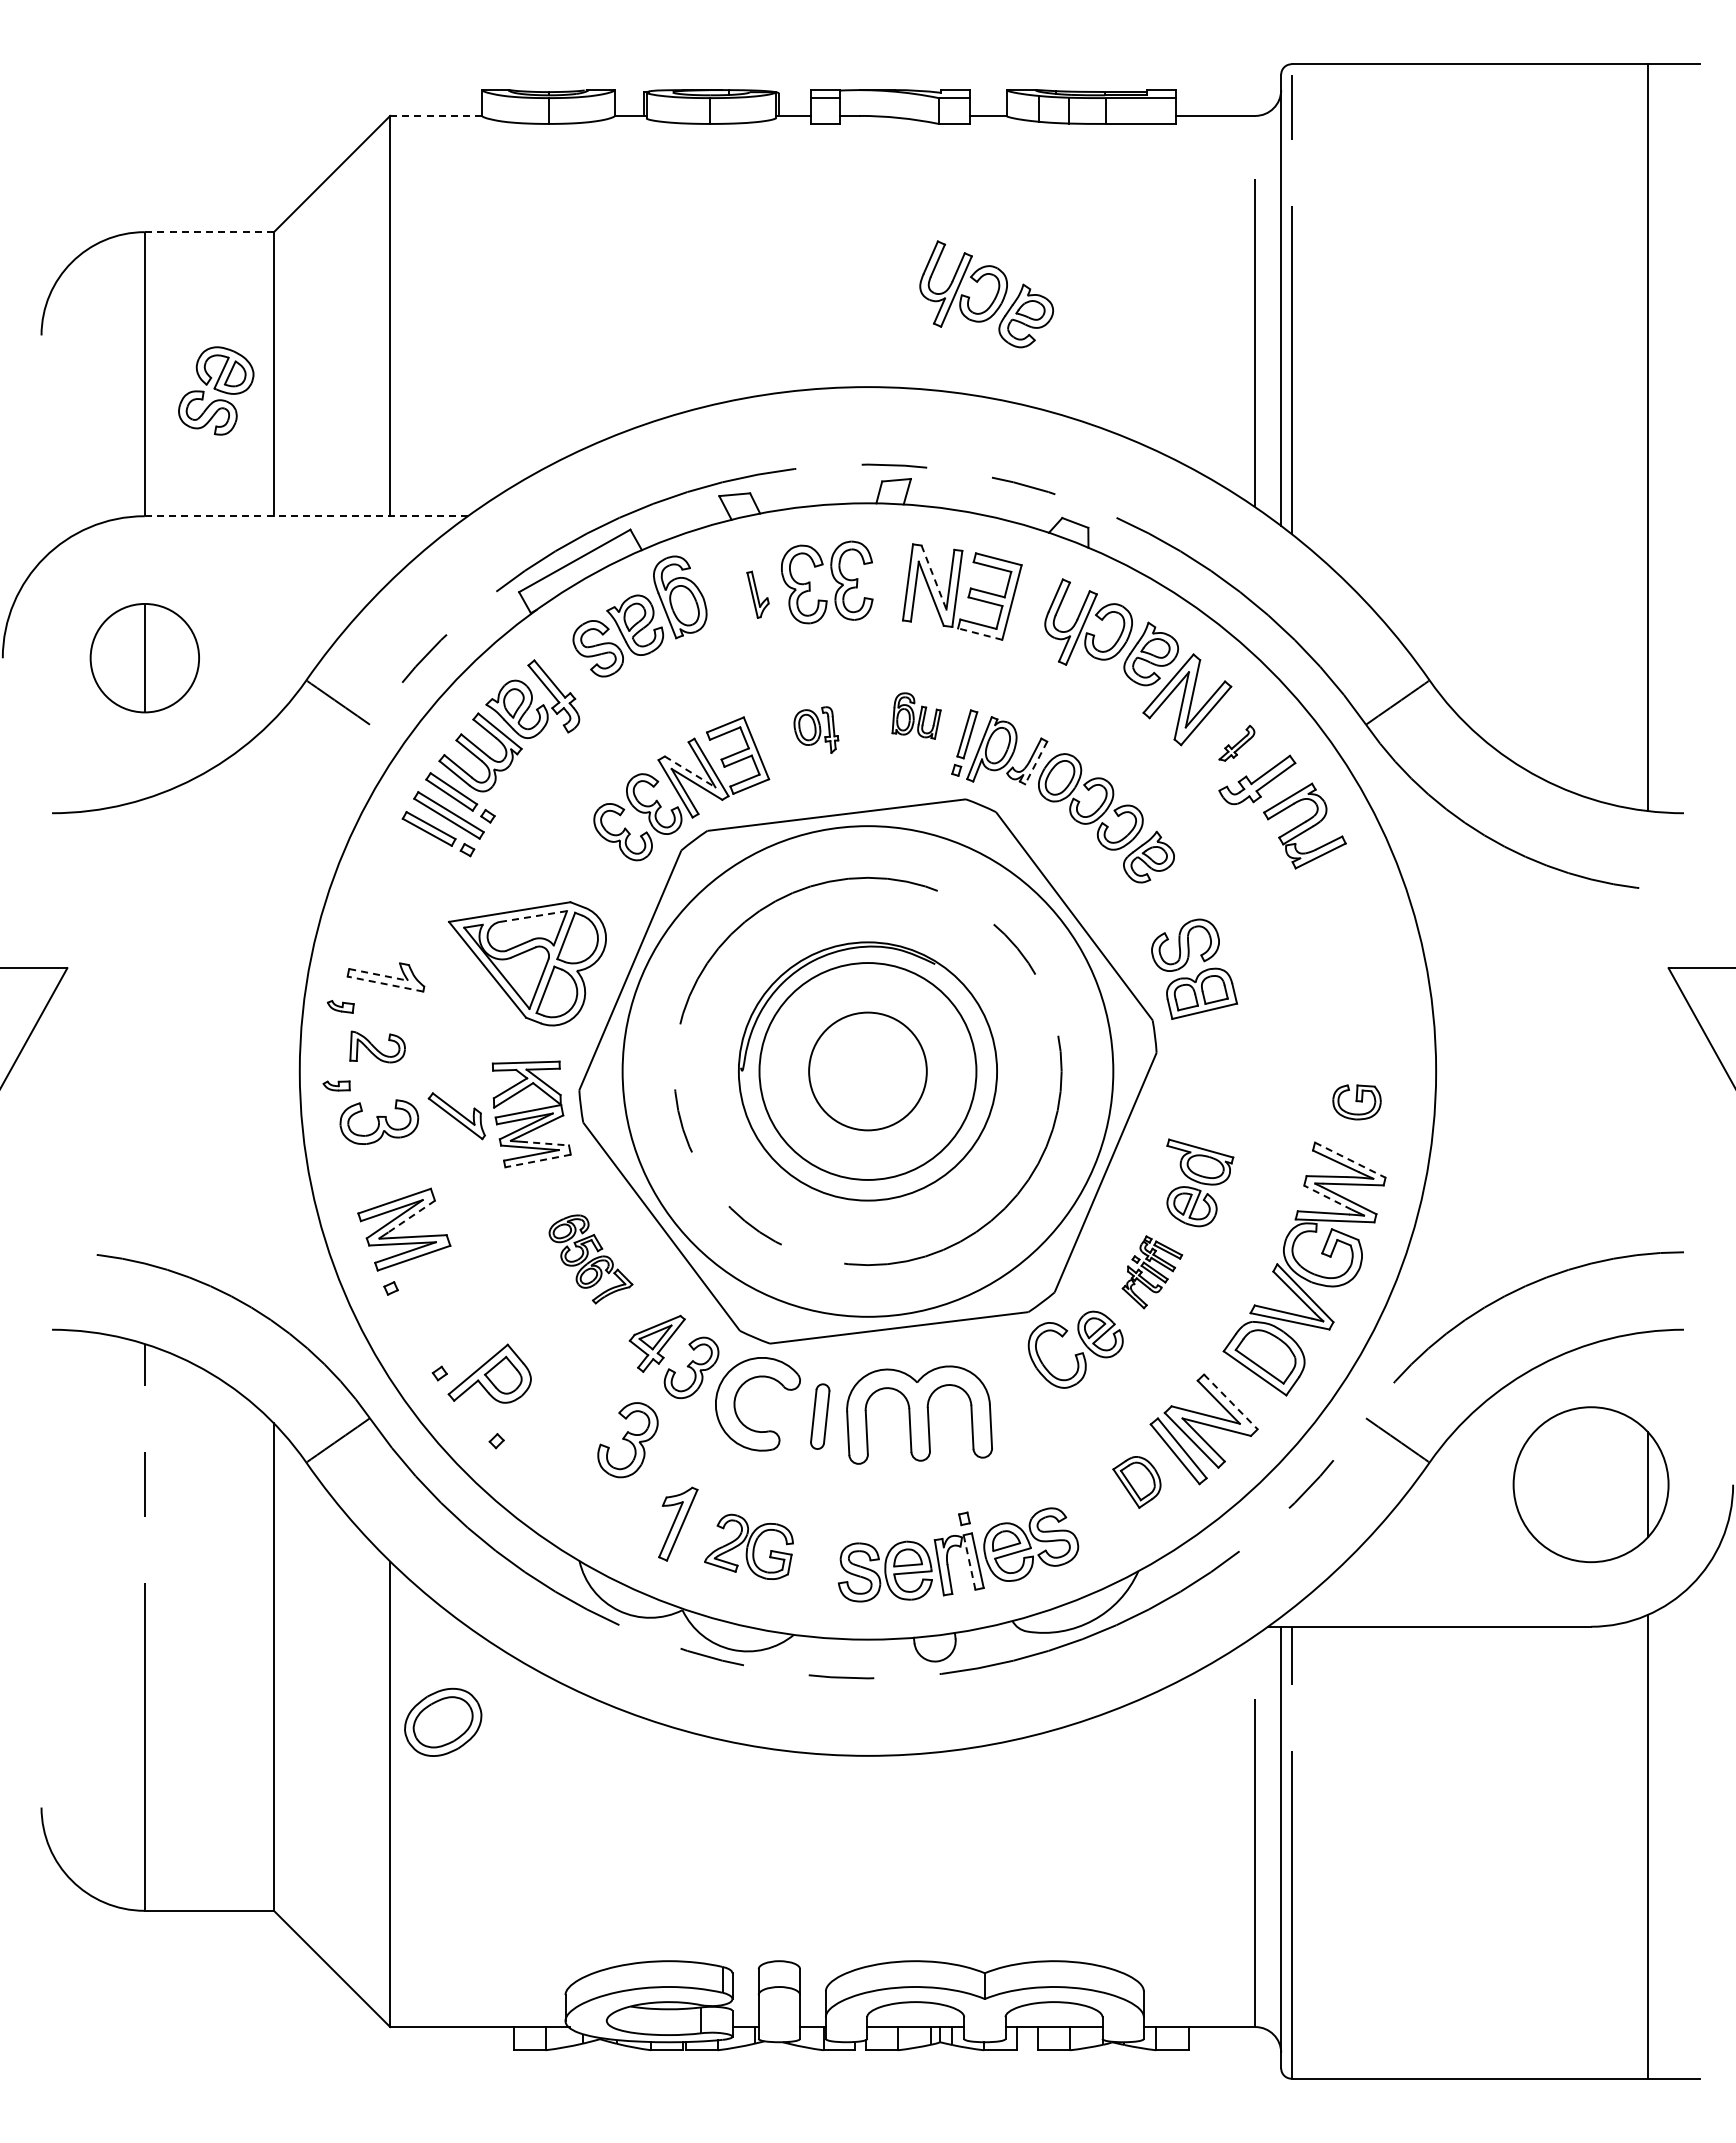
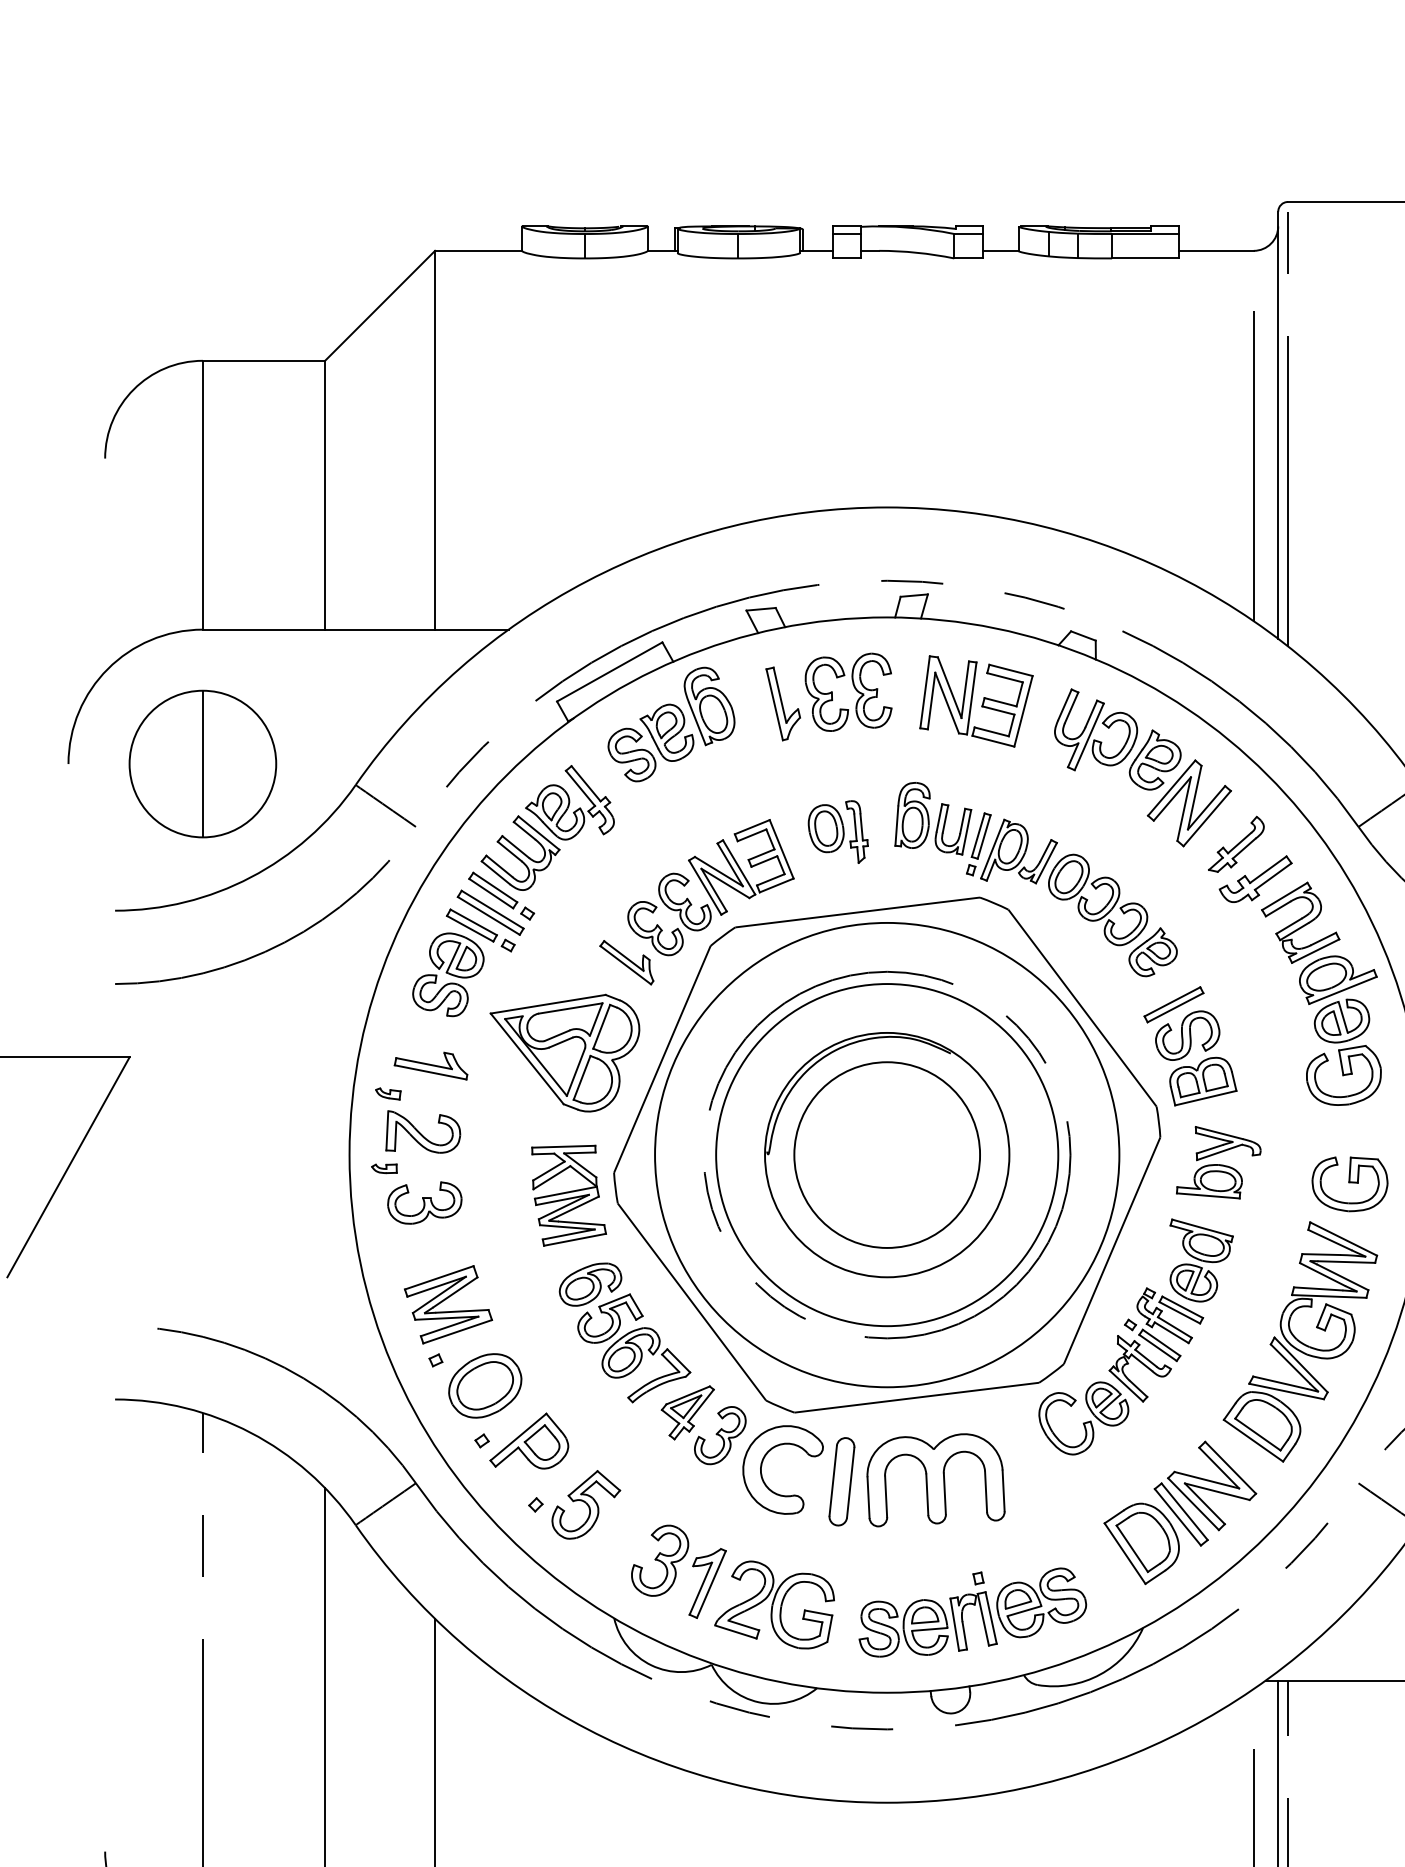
line: (435, 115) -> (477, 250), dashed -> solid
line: (209, 232) -> (264, 361), dashed -> solid
part: (994, 297) -> (1006, 422), removed
part: (216, 390) -> (448, 974), moved
line: (306, 516) -> (355, 629), dashed -> solid
line: (934, 578) -> (950, 688), dashed -> solid
part: (757, 594) -> (782, 703), size x1.67
line: (980, 634) -> (993, 741), dashed -> solid
part: (144, 657) -> (202, 763), size x1.43
part: (916, 715) -> (933, 818), size x1.67
part: (816, 729) -> (838, 831), size x1.43
part: (1236, 743) -> (1235, 844), size x1.67
line: (1035, 763) -> (1045, 863), dashed -> solid
line: (690, 771) -> (719, 871), dashed -> solid
arc: (212, 854) -> (266, 949), added
part: (1170, 912) -> (1173, 1004), added
line: (533, 916) -> (570, 1008), dashed -> solid
part: (1346, 939) -> (1340, 1030), added
line: (379, 974) -> (424, 1063), dashed -> solid
line: (385, 984) -> (430, 1072), dashed -> solid
part: (377, 1046) -> (423, 1131), size x1.43
circle: (867, 1071) -> (886, 1155), size x1.67
circle: (867, 1071) -> (886, 1155), size x1.67
part: (1218, 1079) -> (1218, 1162), added
part: (1356, 1102) -> (1349, 1184), size x1.67
part: (456, 1116) -> (626, 963), moved
line: (545, 1143) -> (582, 1223), dashed -> solid
line: (1350, 1160) -> (1343, 1239), dashed -> solid
line: (537, 1161) -> (574, 1240), dashed -> solid
line: (1328, 1197) -> (1323, 1274), dashed -> solid
line: (411, 1216) -> (455, 1292), dashed -> solid
part: (590, 1259) -> (624, 1333), size x1.67
part: (1152, 1272) -> (1156, 1345), size x1.67
line: (1231, 1402) -> (1231, 1468), dashed -> solid
part: (820, 1416) -> (842, 1481), size x1.43
part: (549, 1440) -> (585, 1504), added
part: (627, 1440) -> (659, 1561), moved
part: (1136, 1482) -> (1141, 1544), size x1.67
part: (748, 1546) -> (774, 1604), size x1.43
line: (969, 1562) -> (983, 1619), dashed -> solid
part: (443, 1721) -> (485, 1385), moved

